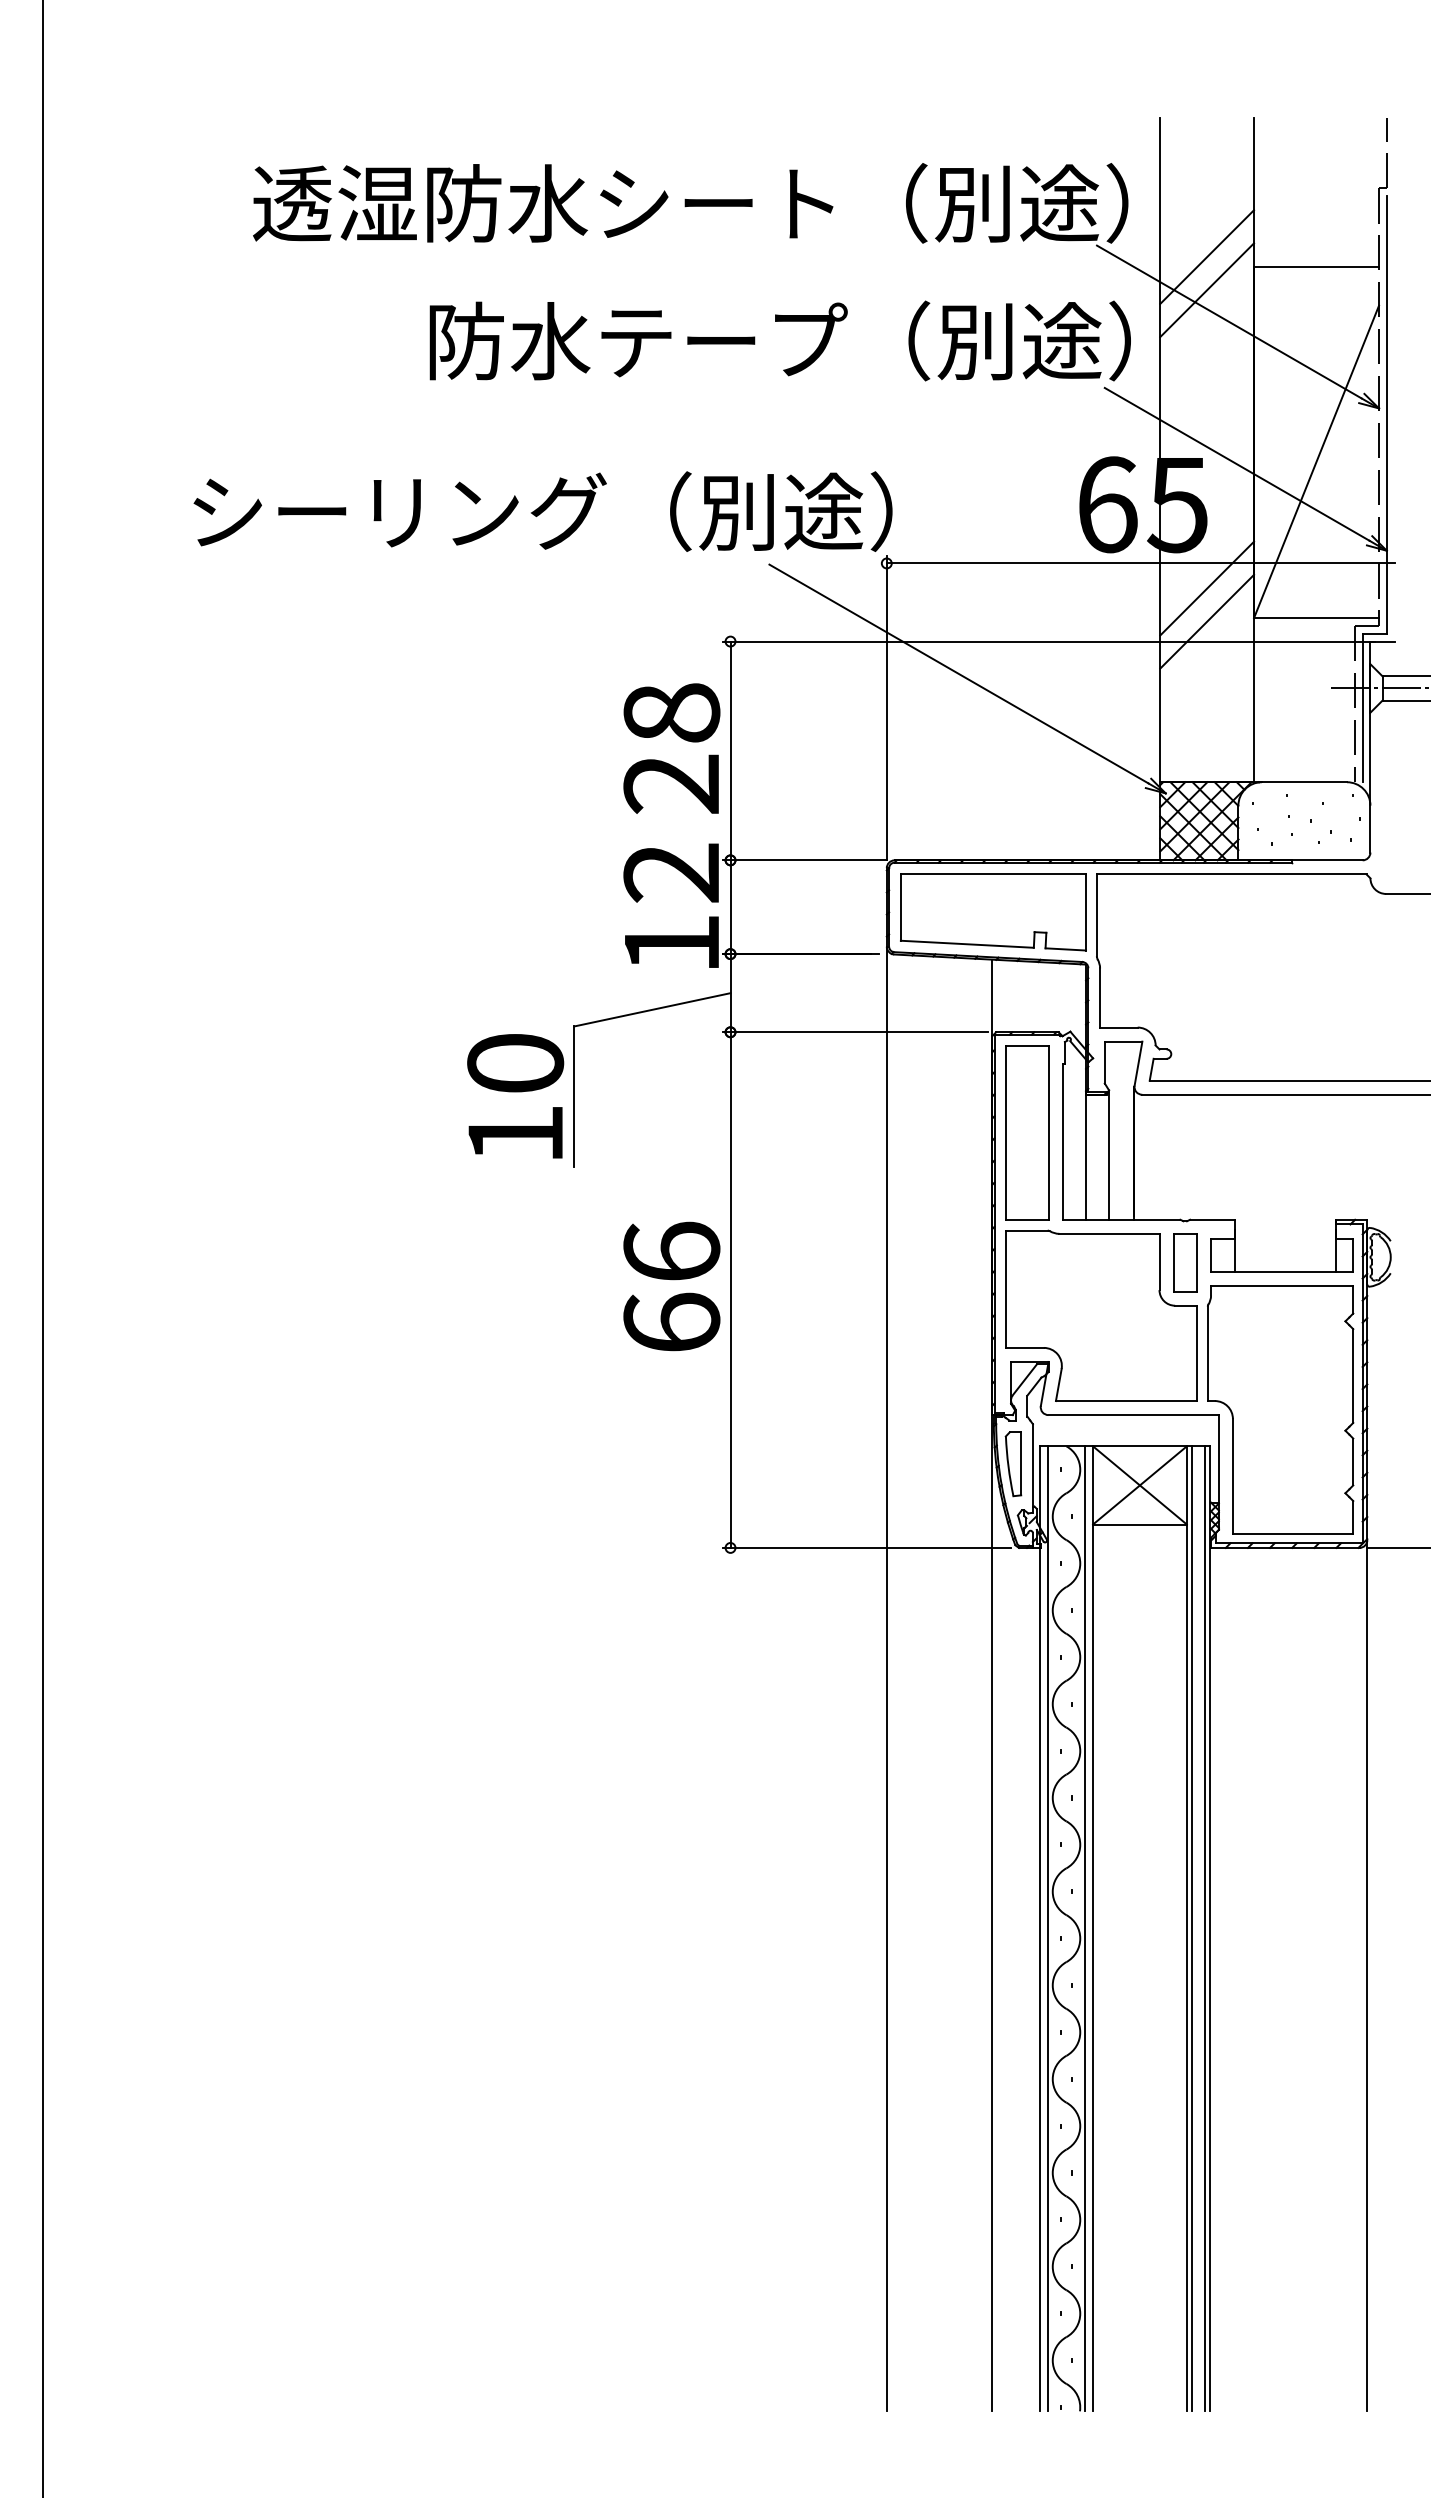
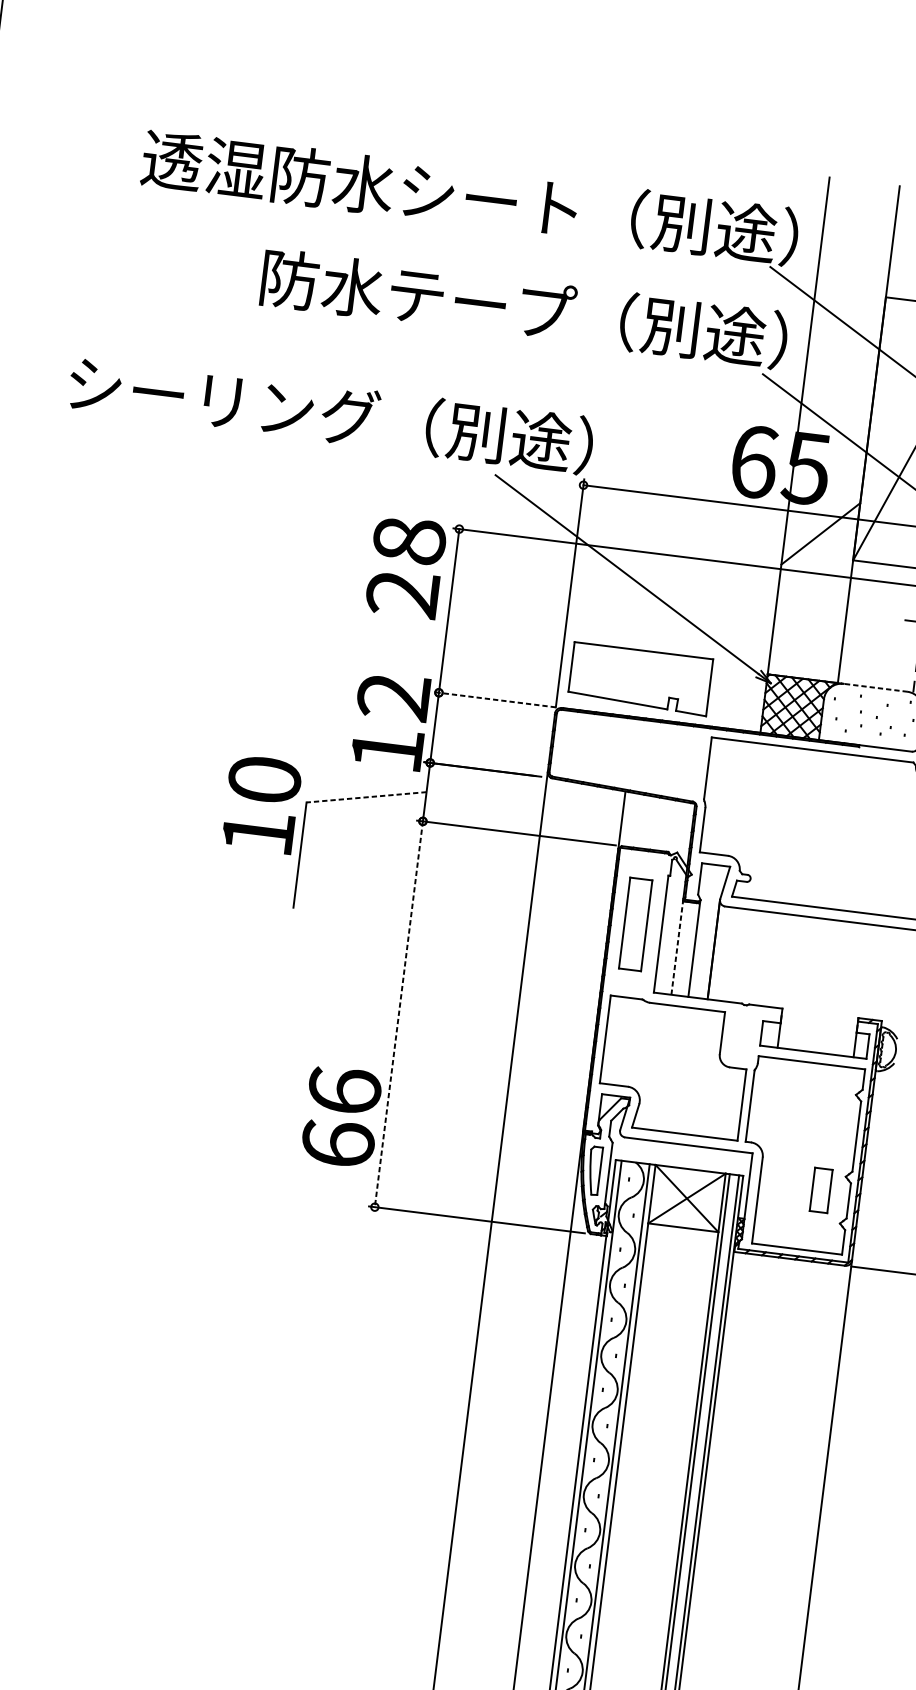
line: (1207, 256) -> (852, 285), removed
line: (1207, 290) -> (848, 310), removed
line: (1207, 621) -> (818, 558), removed
text: (671, 748) -> (405, 567), moved
line: (1304, 782) -> (875, 688), solid -> dashed
line: (804, 860) -> (494, 699), solid -> dashed
part: (993, 912) -> (640, 679), moved
line: (652, 1009) -> (366, 797), solid -> dashed
text: (515, 1096) -> (261, 804), moved
part: (1027, 1132) -> (635, 924), size x0.7
line: (1086, 1154) -> (677, 946), solid -> dashed
part: (1185, 1262) -> (821, 1190), moved
text: (671, 1286) -> (341, 1116), moved
line: (730, 1290) -> (398, 1014), solid -> dashed

